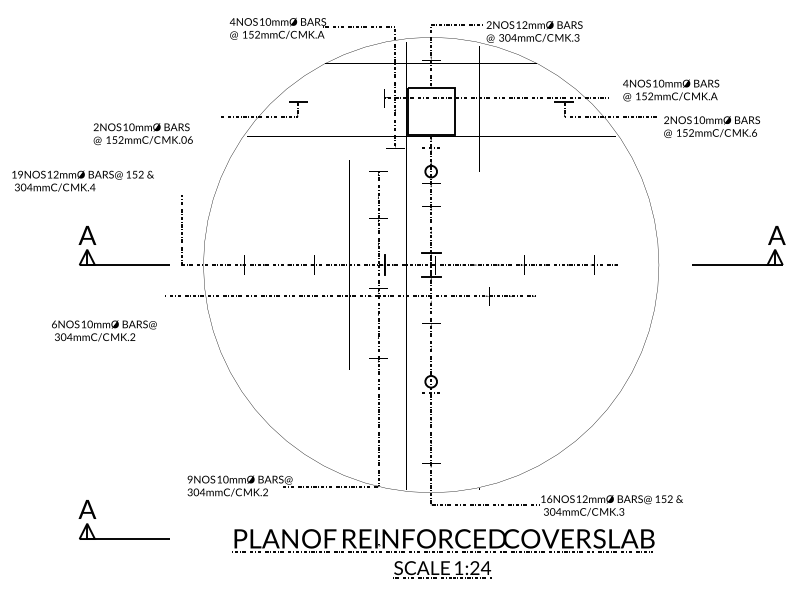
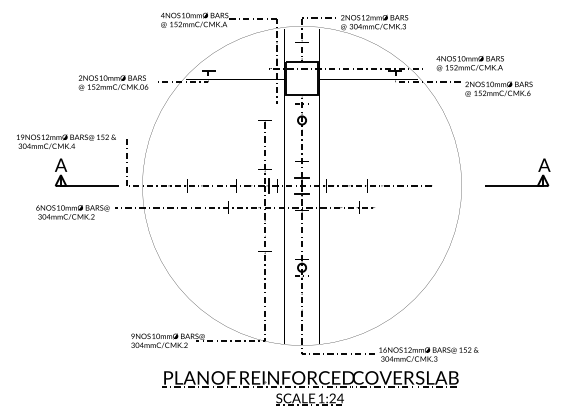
text: (142, 134) -> (112, 83), moved
text: (82, 180) -> (66, 141), moved
text: (104, 330) -> (73, 212), moved
part: (123, 538) -> (86, 377), removed

